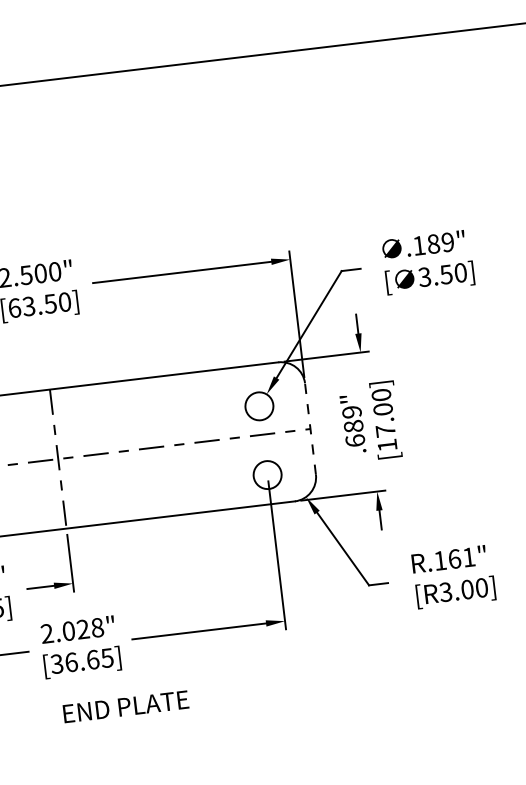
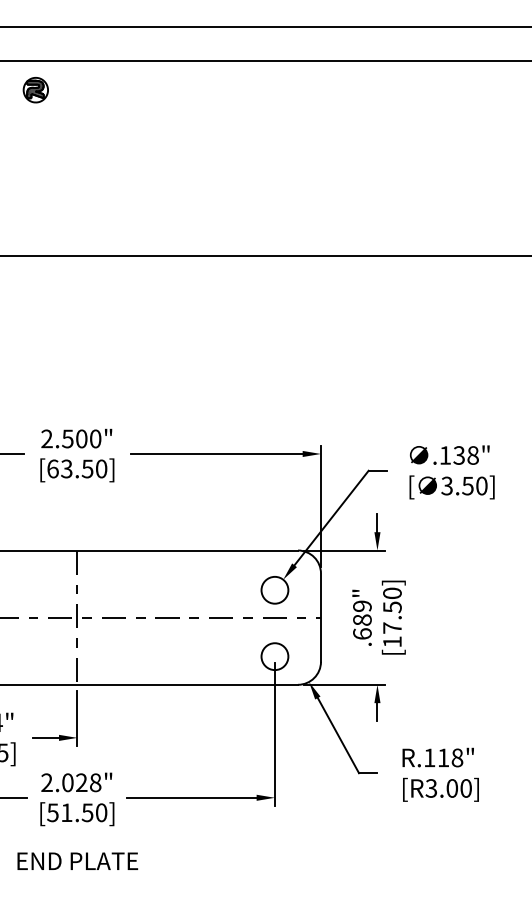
text: (440, 243) -> (465, 455), .189" -> .138"
text: (383, 409) -> (392, 607), [17.00] -> [17.50]
line: (310, 428) -> (321, 617), dashed -> solid
text: (461, 557) -> (450, 757), R.161" -> R.118"
text: (82, 660) -> (77, 812), [36.65] -> [51.50]
text: (125, 706) -> (77, 860), moved

